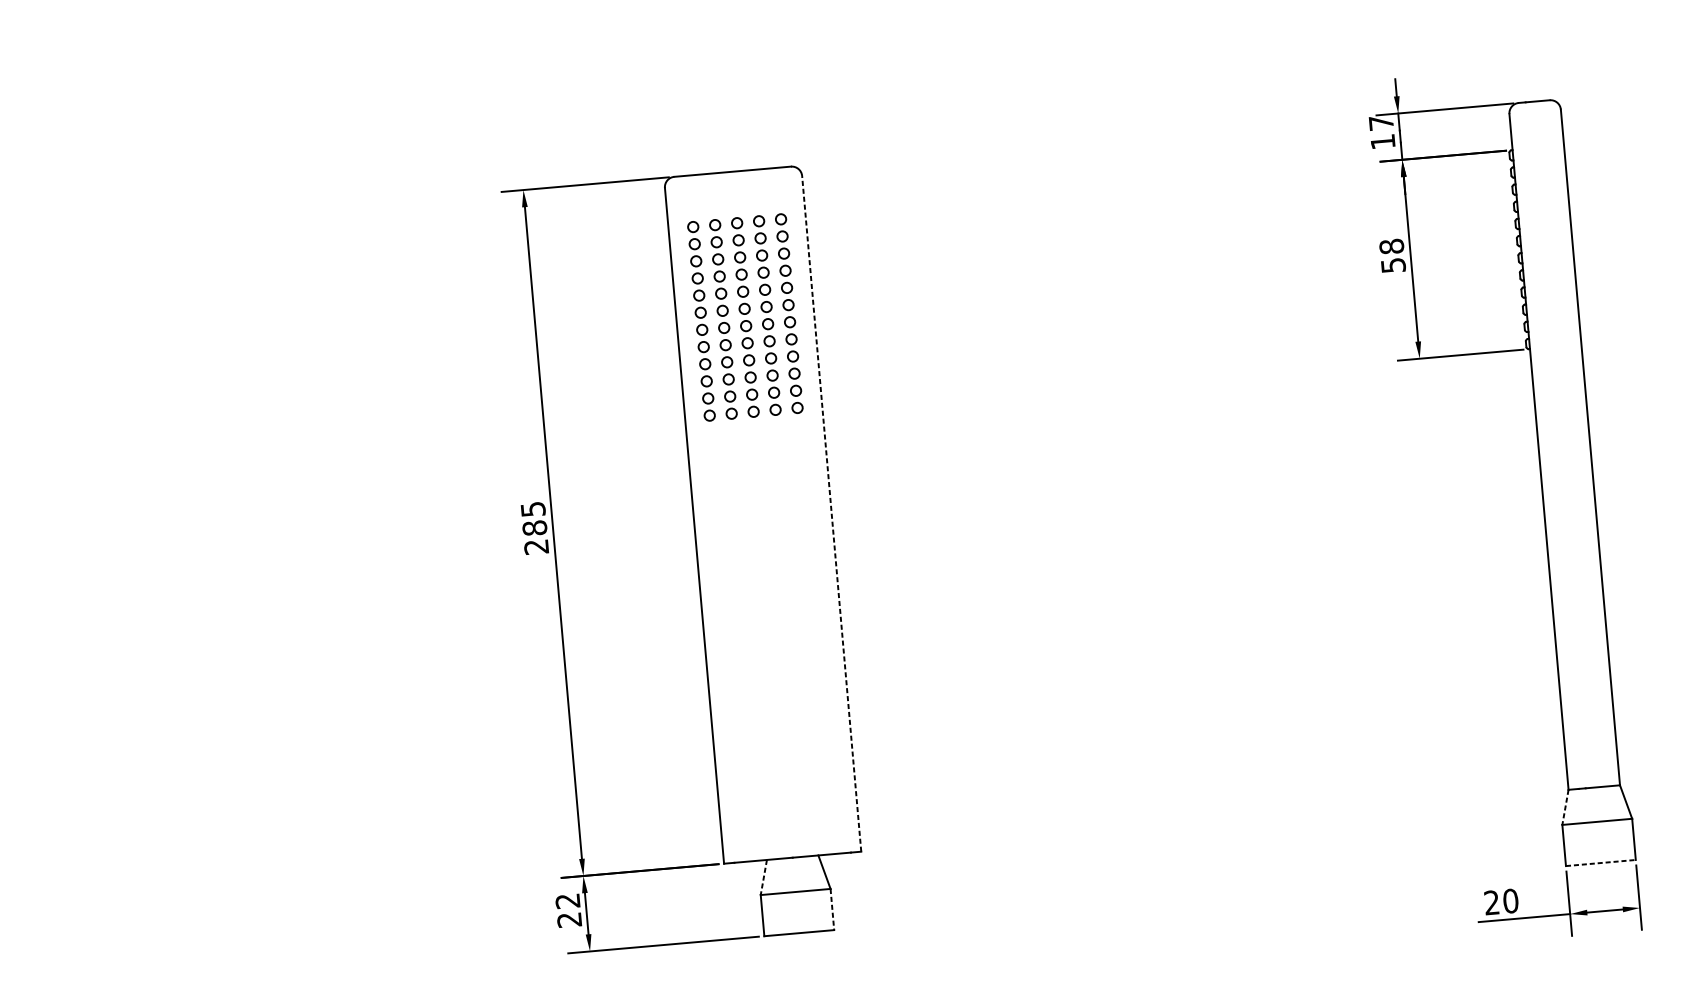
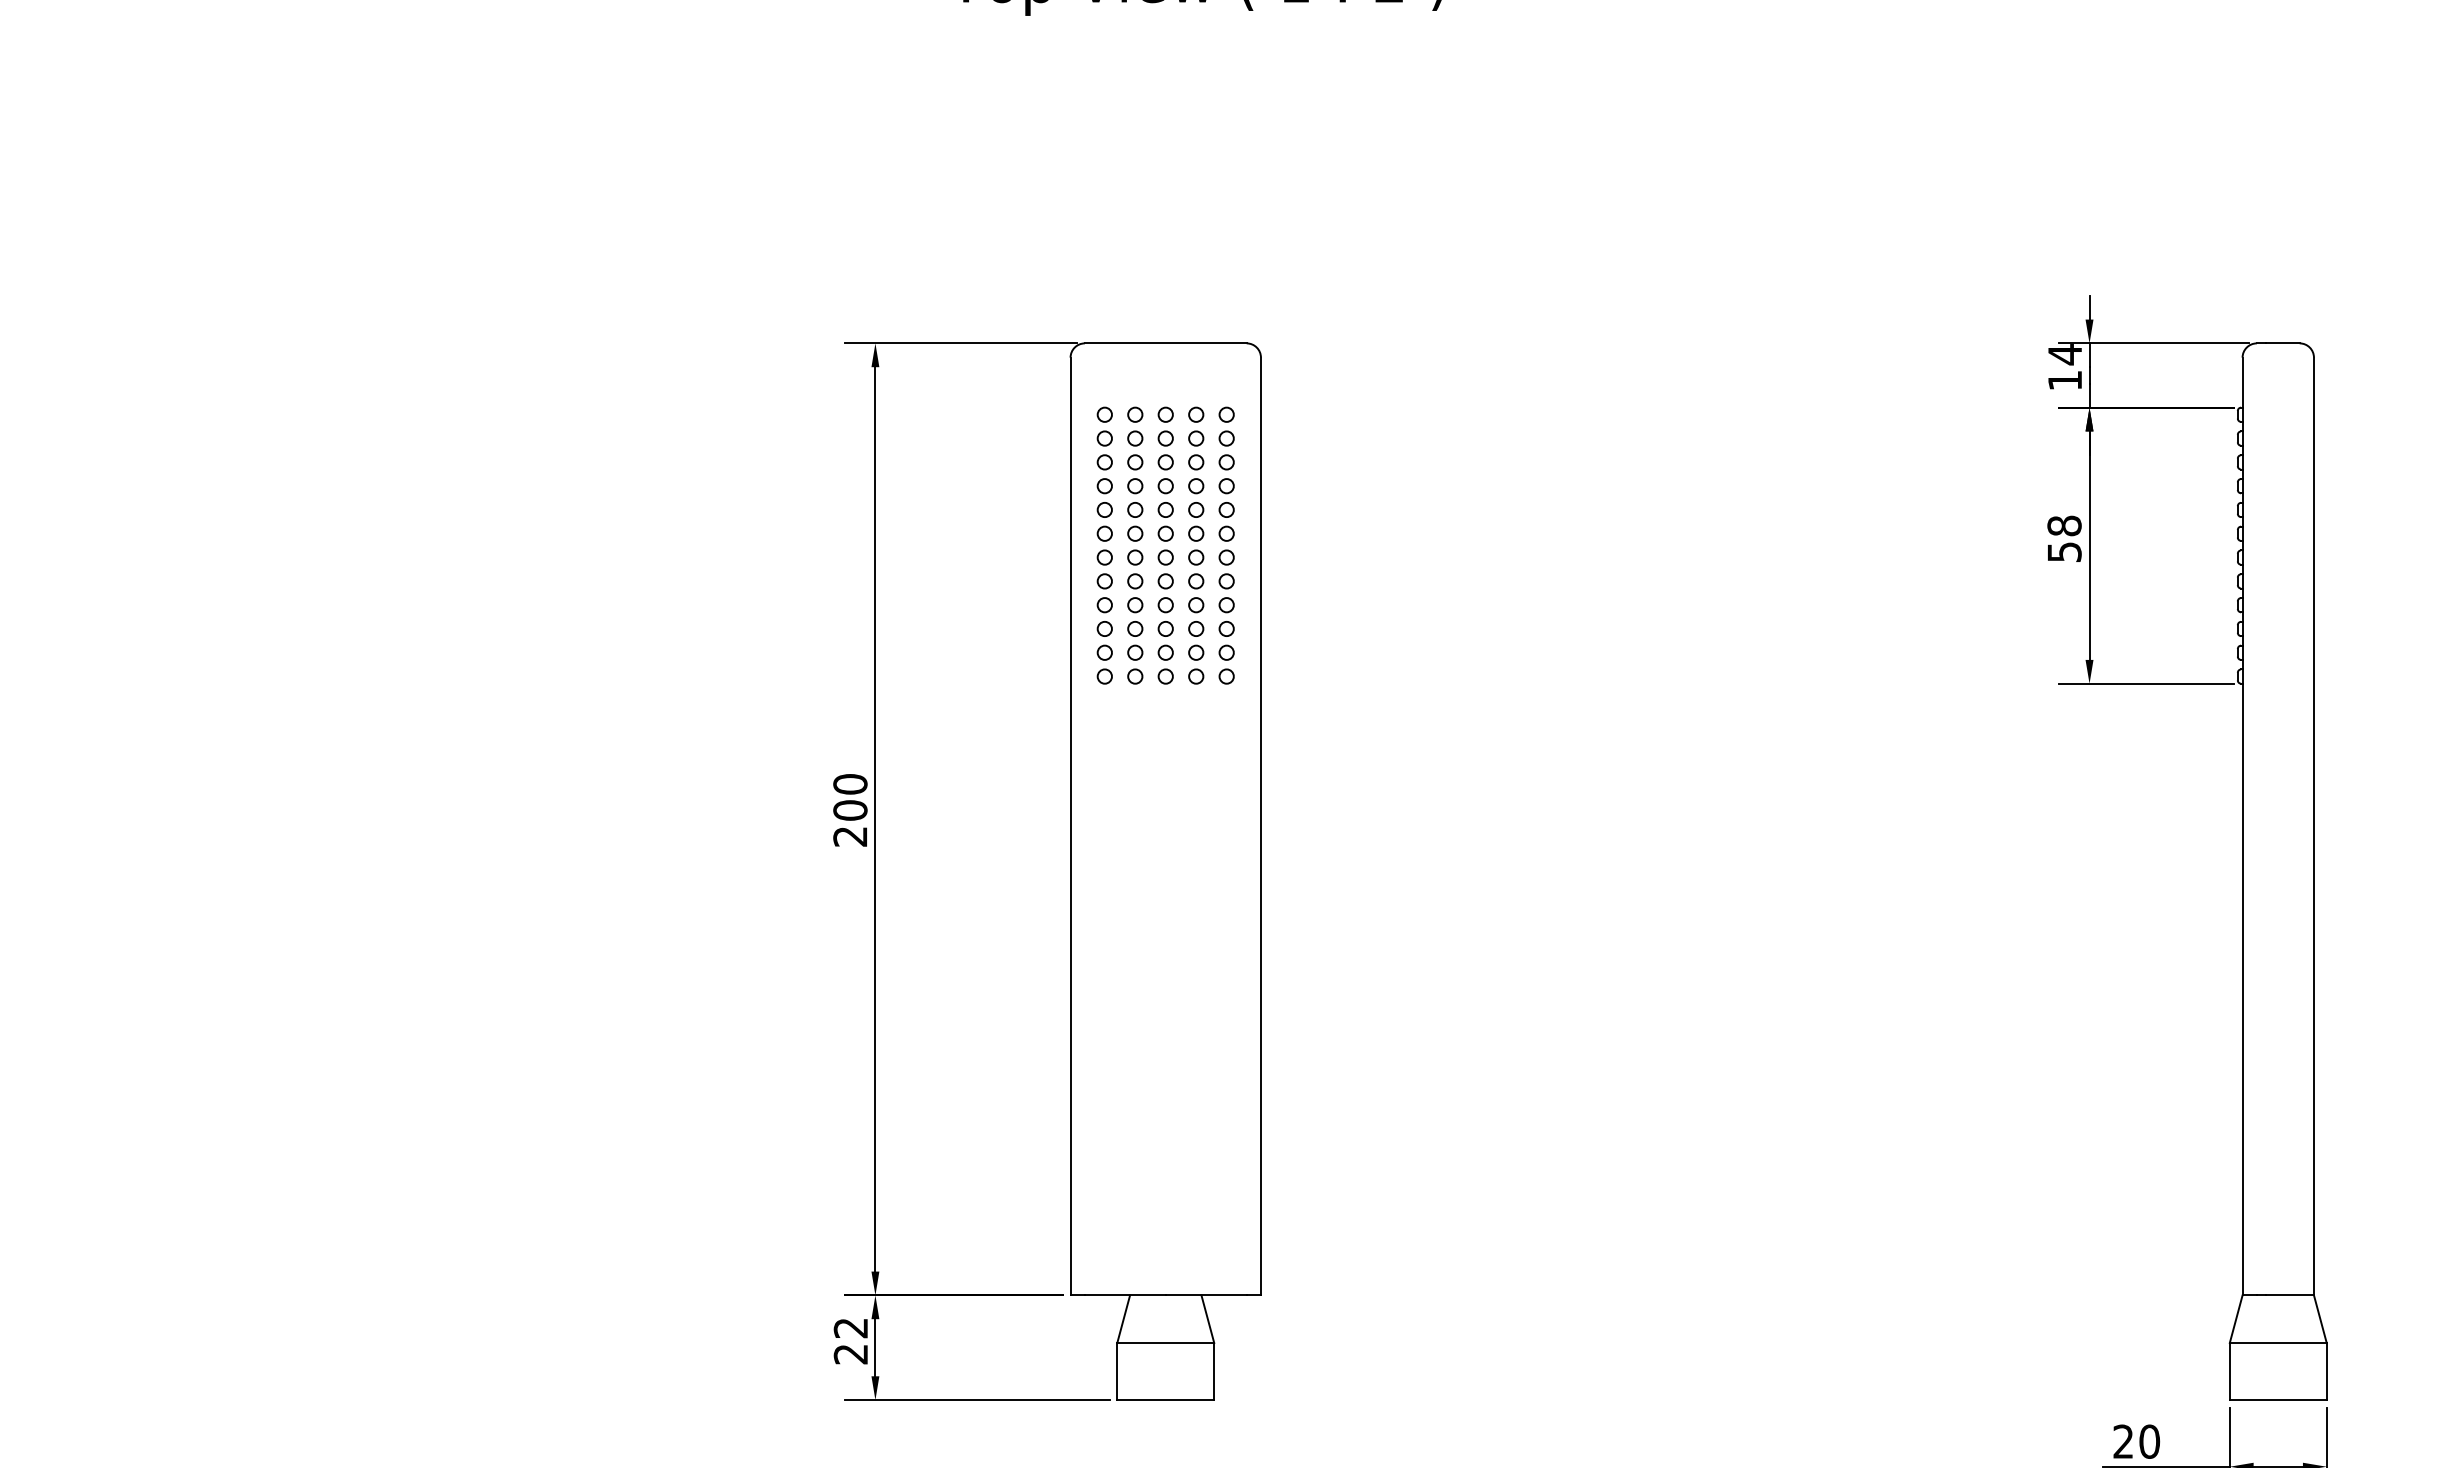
text: (1380, 123) -> (2064, 354), 17 -> 14
line: (831, 513) -> (1260, 826), dashed -> solid
text: (534, 518) -> (850, 797), 285 -> 200
line: (1565, 807) -> (2236, 1319), dashed -> solid
line: (1601, 863) -> (2278, 1400), dashed -> solid
line: (763, 877) -> (1123, 1319), dashed -> solid
line: (832, 909) -> (1214, 1371), dashed -> solid

